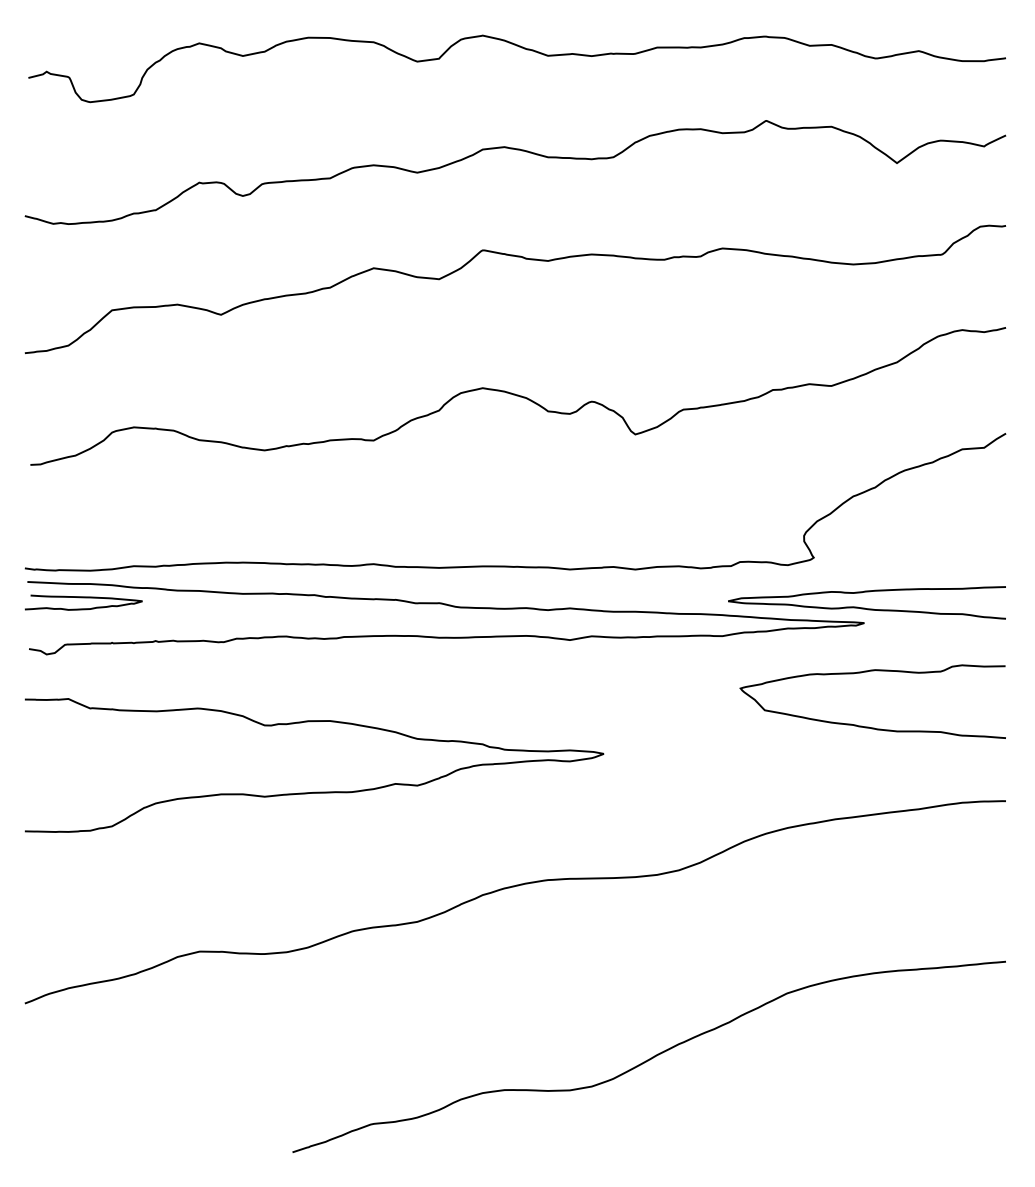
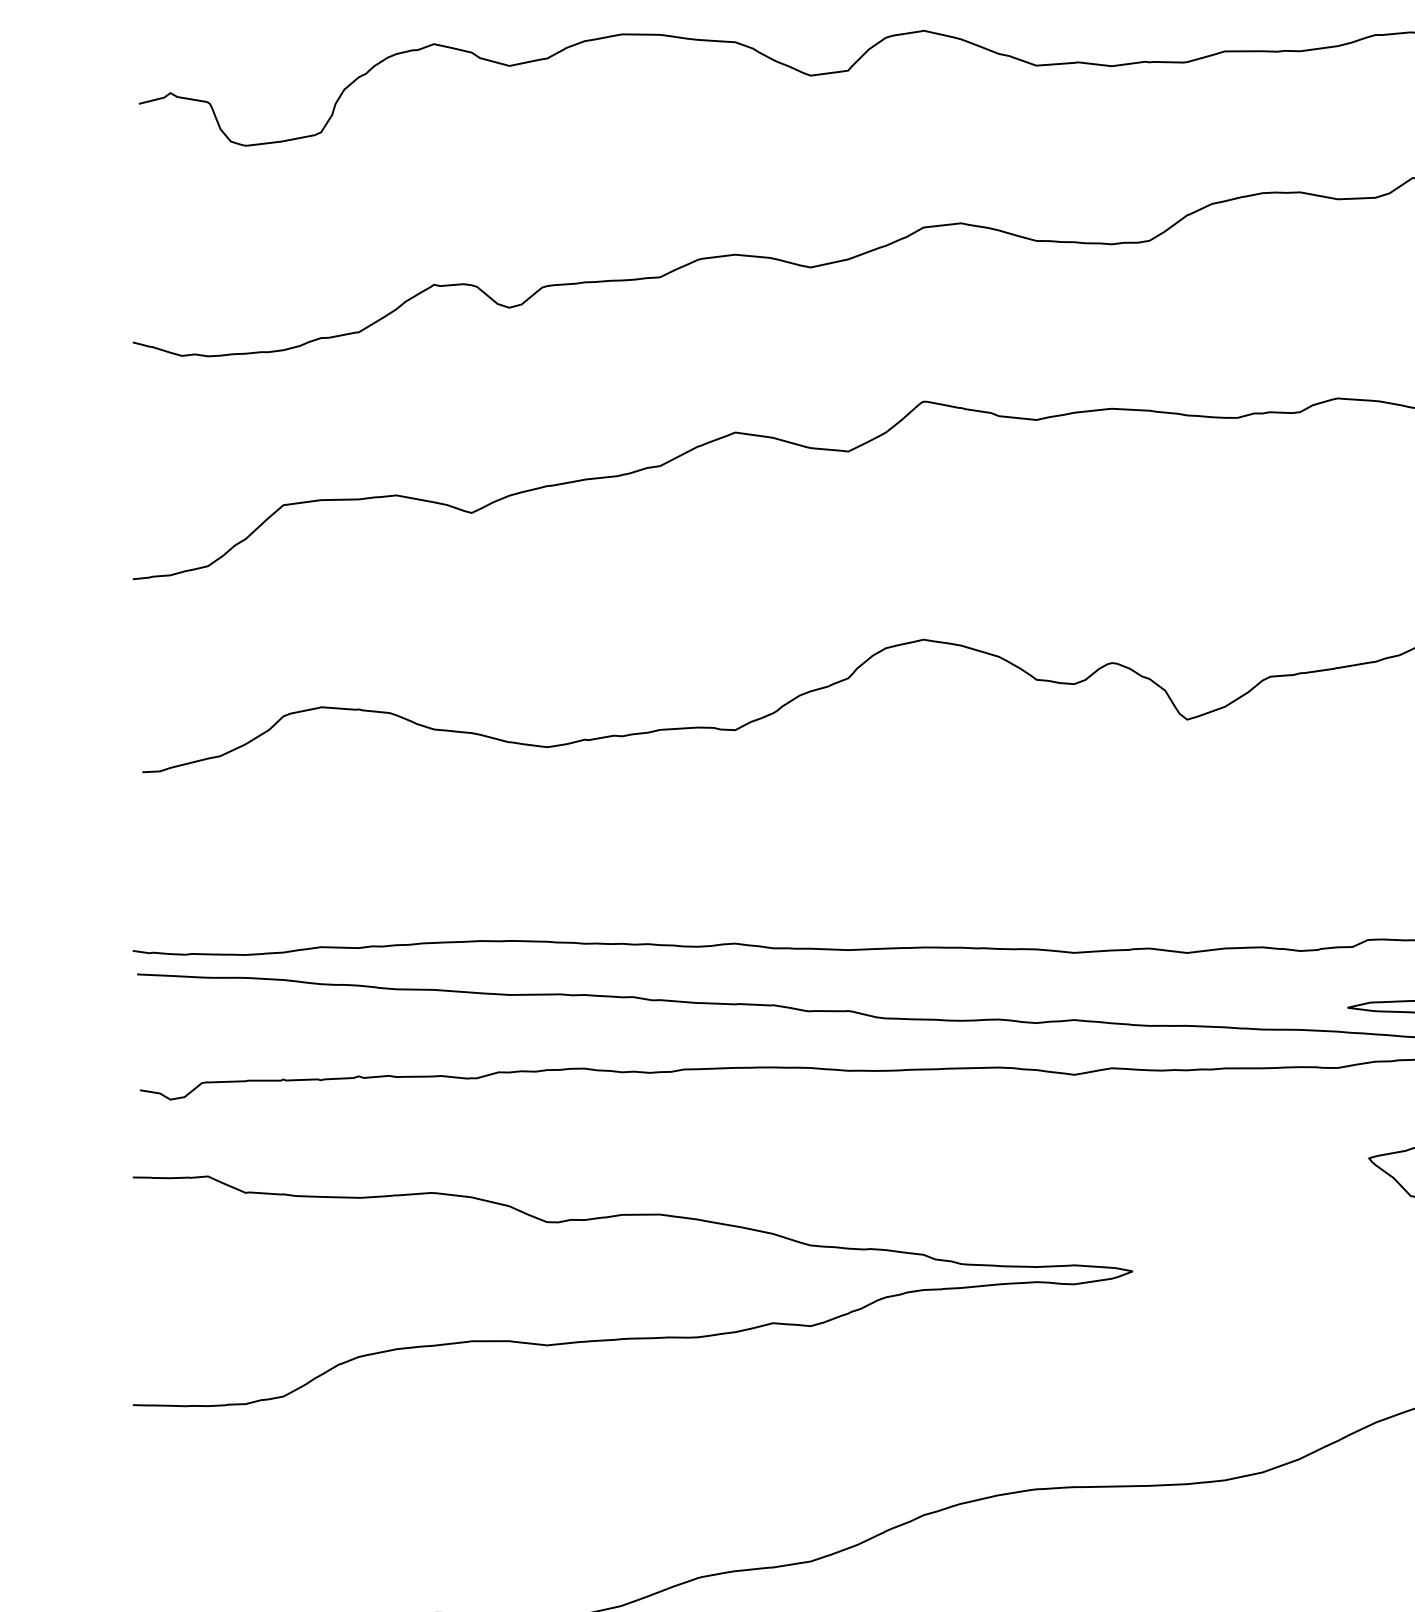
curve: (83, 598) -> (234, 1002), removed

